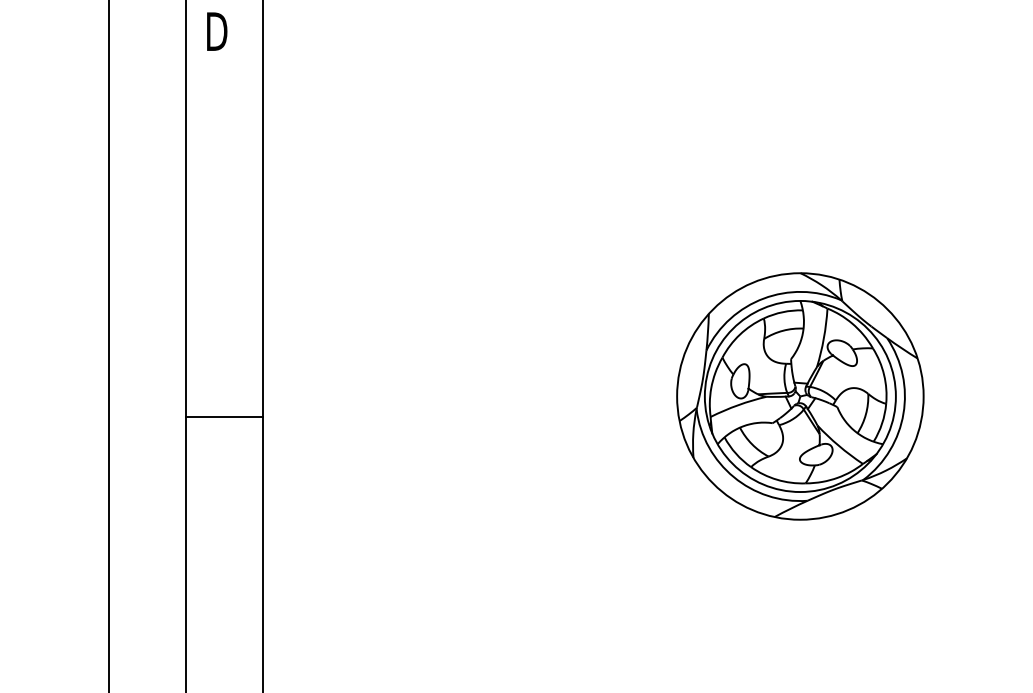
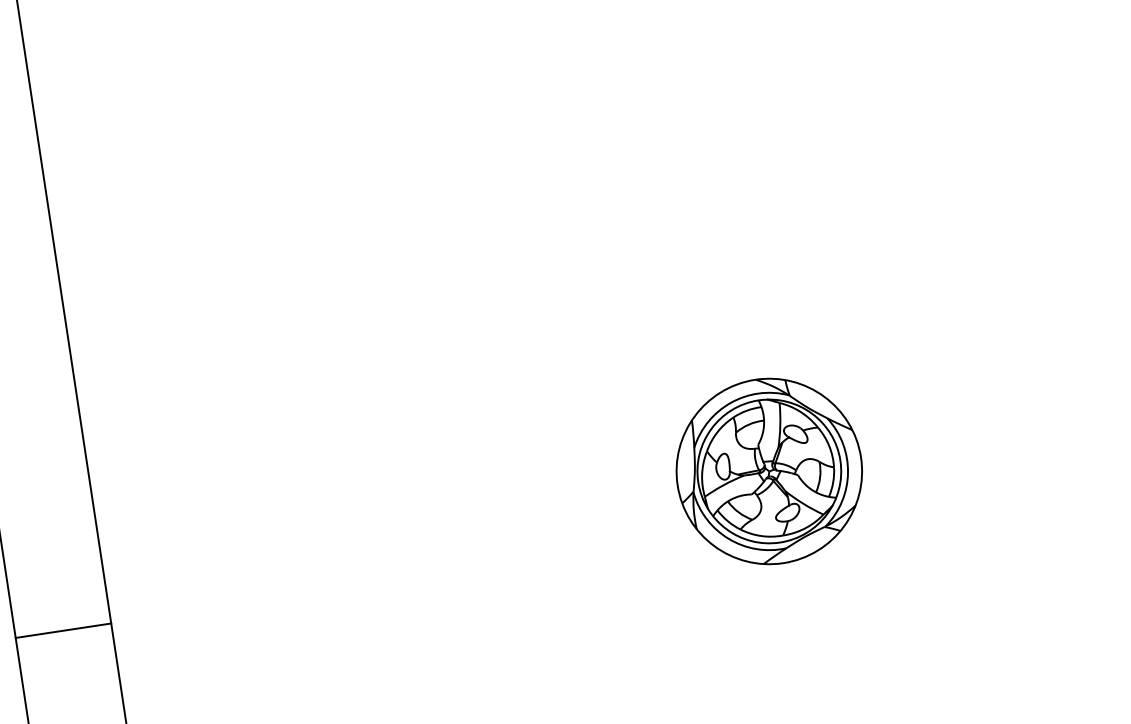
part: (800, 396) -> (769, 471), size x0.6
line: (224, 416) -> (62, 630), moved

